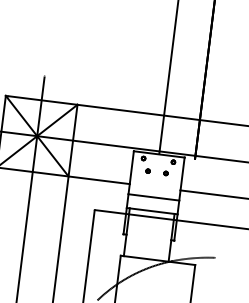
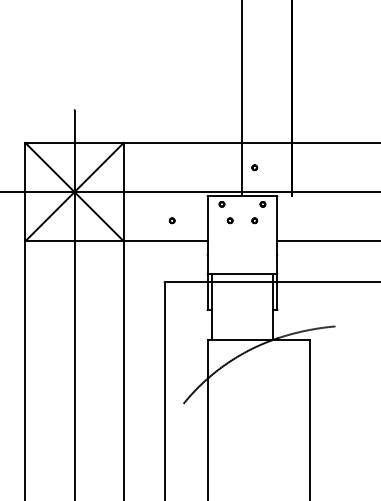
part: (170, 134) -> (254, 167), added
part: (105, 165) -> (171, 220), added
line: (153, 197) -> (242, 255), removed

